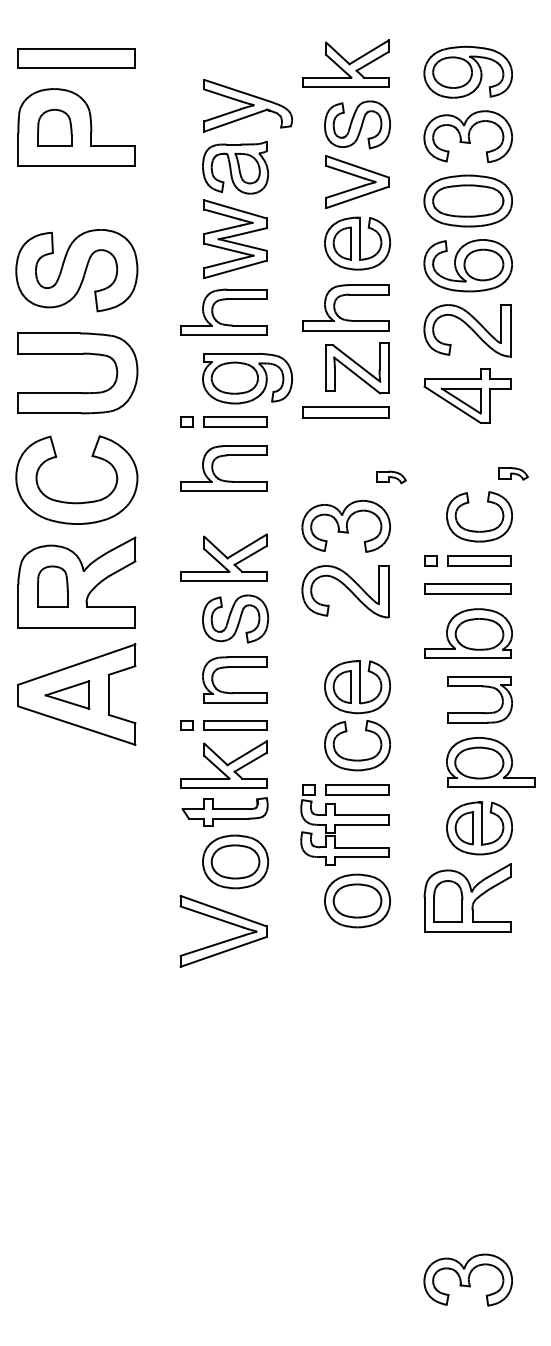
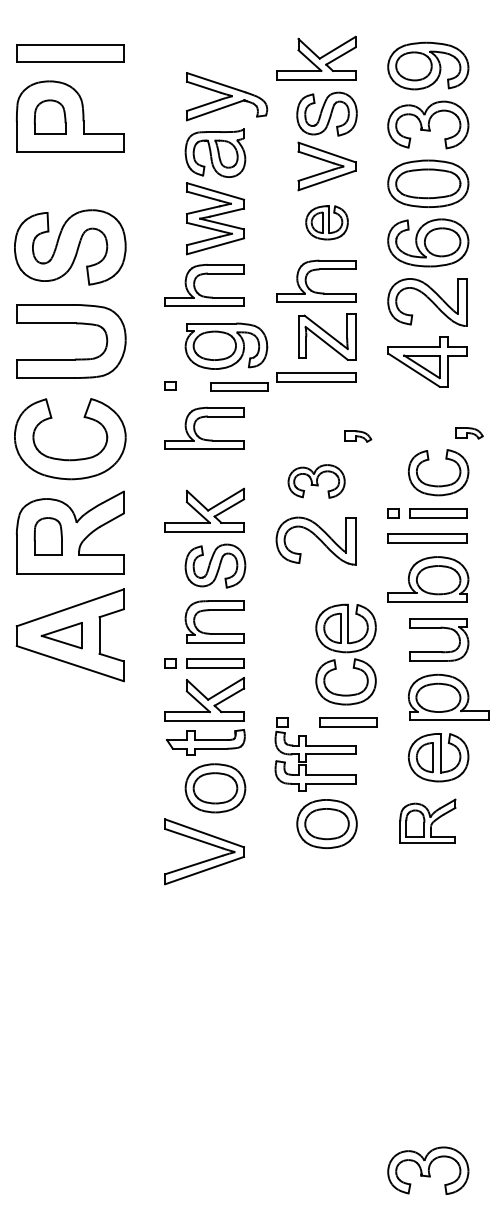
part: (356, 243) -> (326, 222), size x0.7
part: (235, 421) -> (239, 386), moved
part: (346, 526) -> (316, 481), size x0.7
part: (356, 715) -> (345, 654), moved
part: (358, 789) -> (348, 722), moved
part: (467, 898) -> (427, 821), size x0.7

